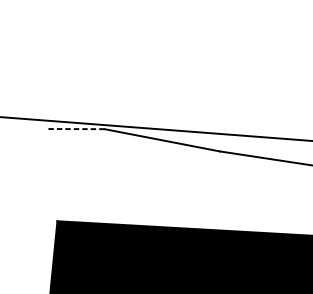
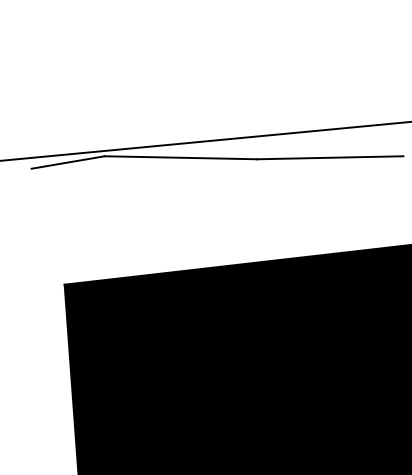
line: (75, 129) -> (67, 162), dashed -> solid

